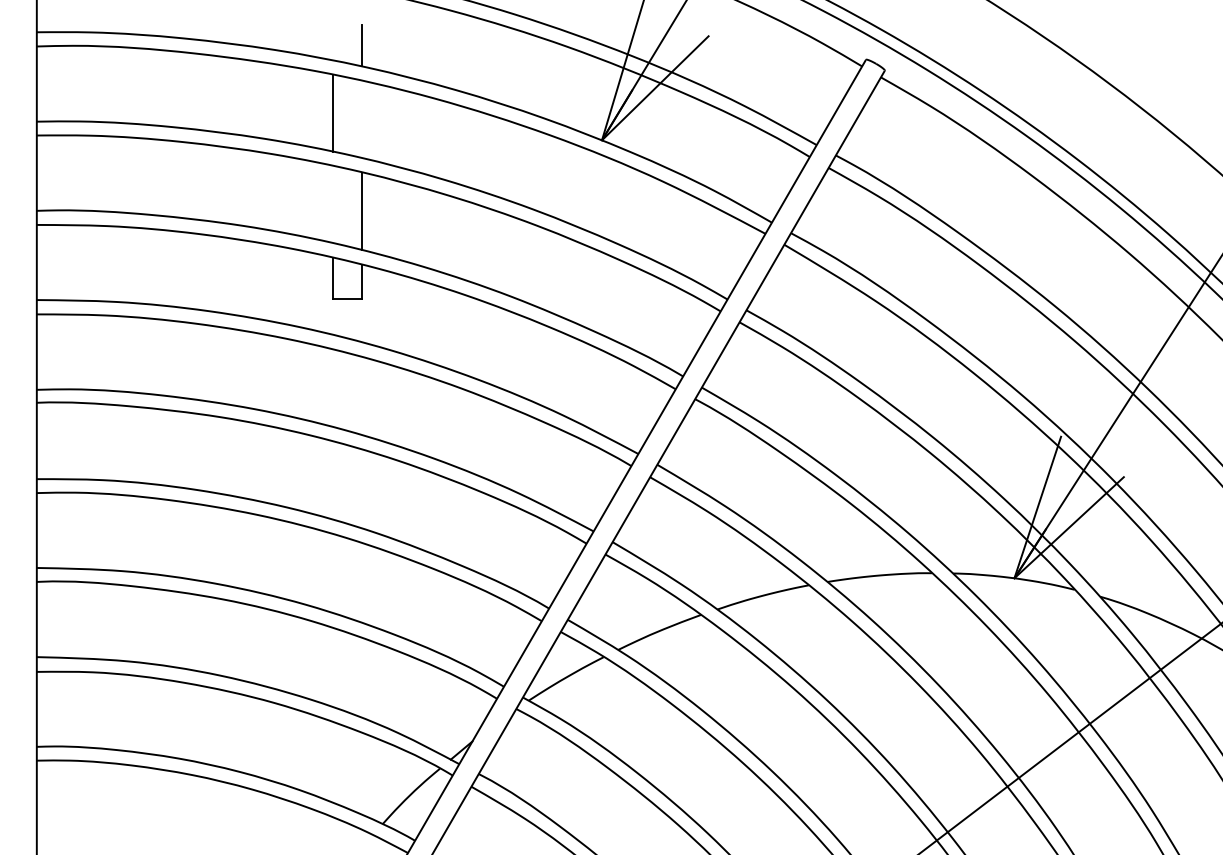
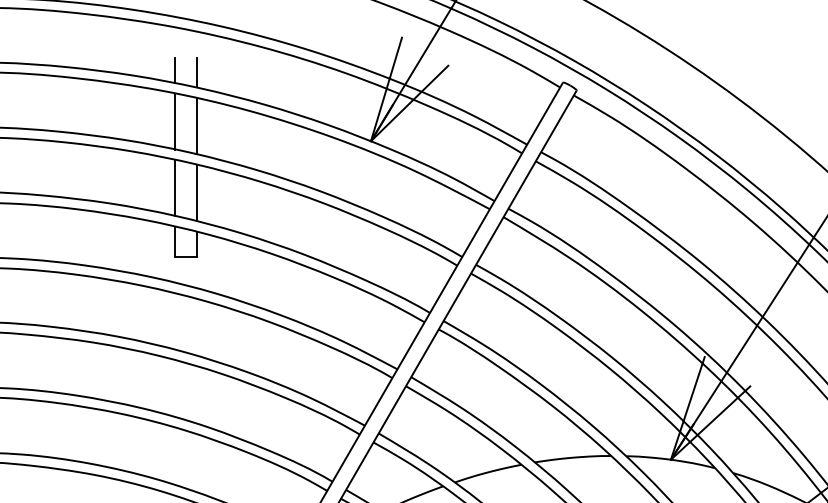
line: (333, 42) -> (175, 70), added
line: (362, 119) -> (196, 126), added
line: (333, 204) -> (175, 187), added

